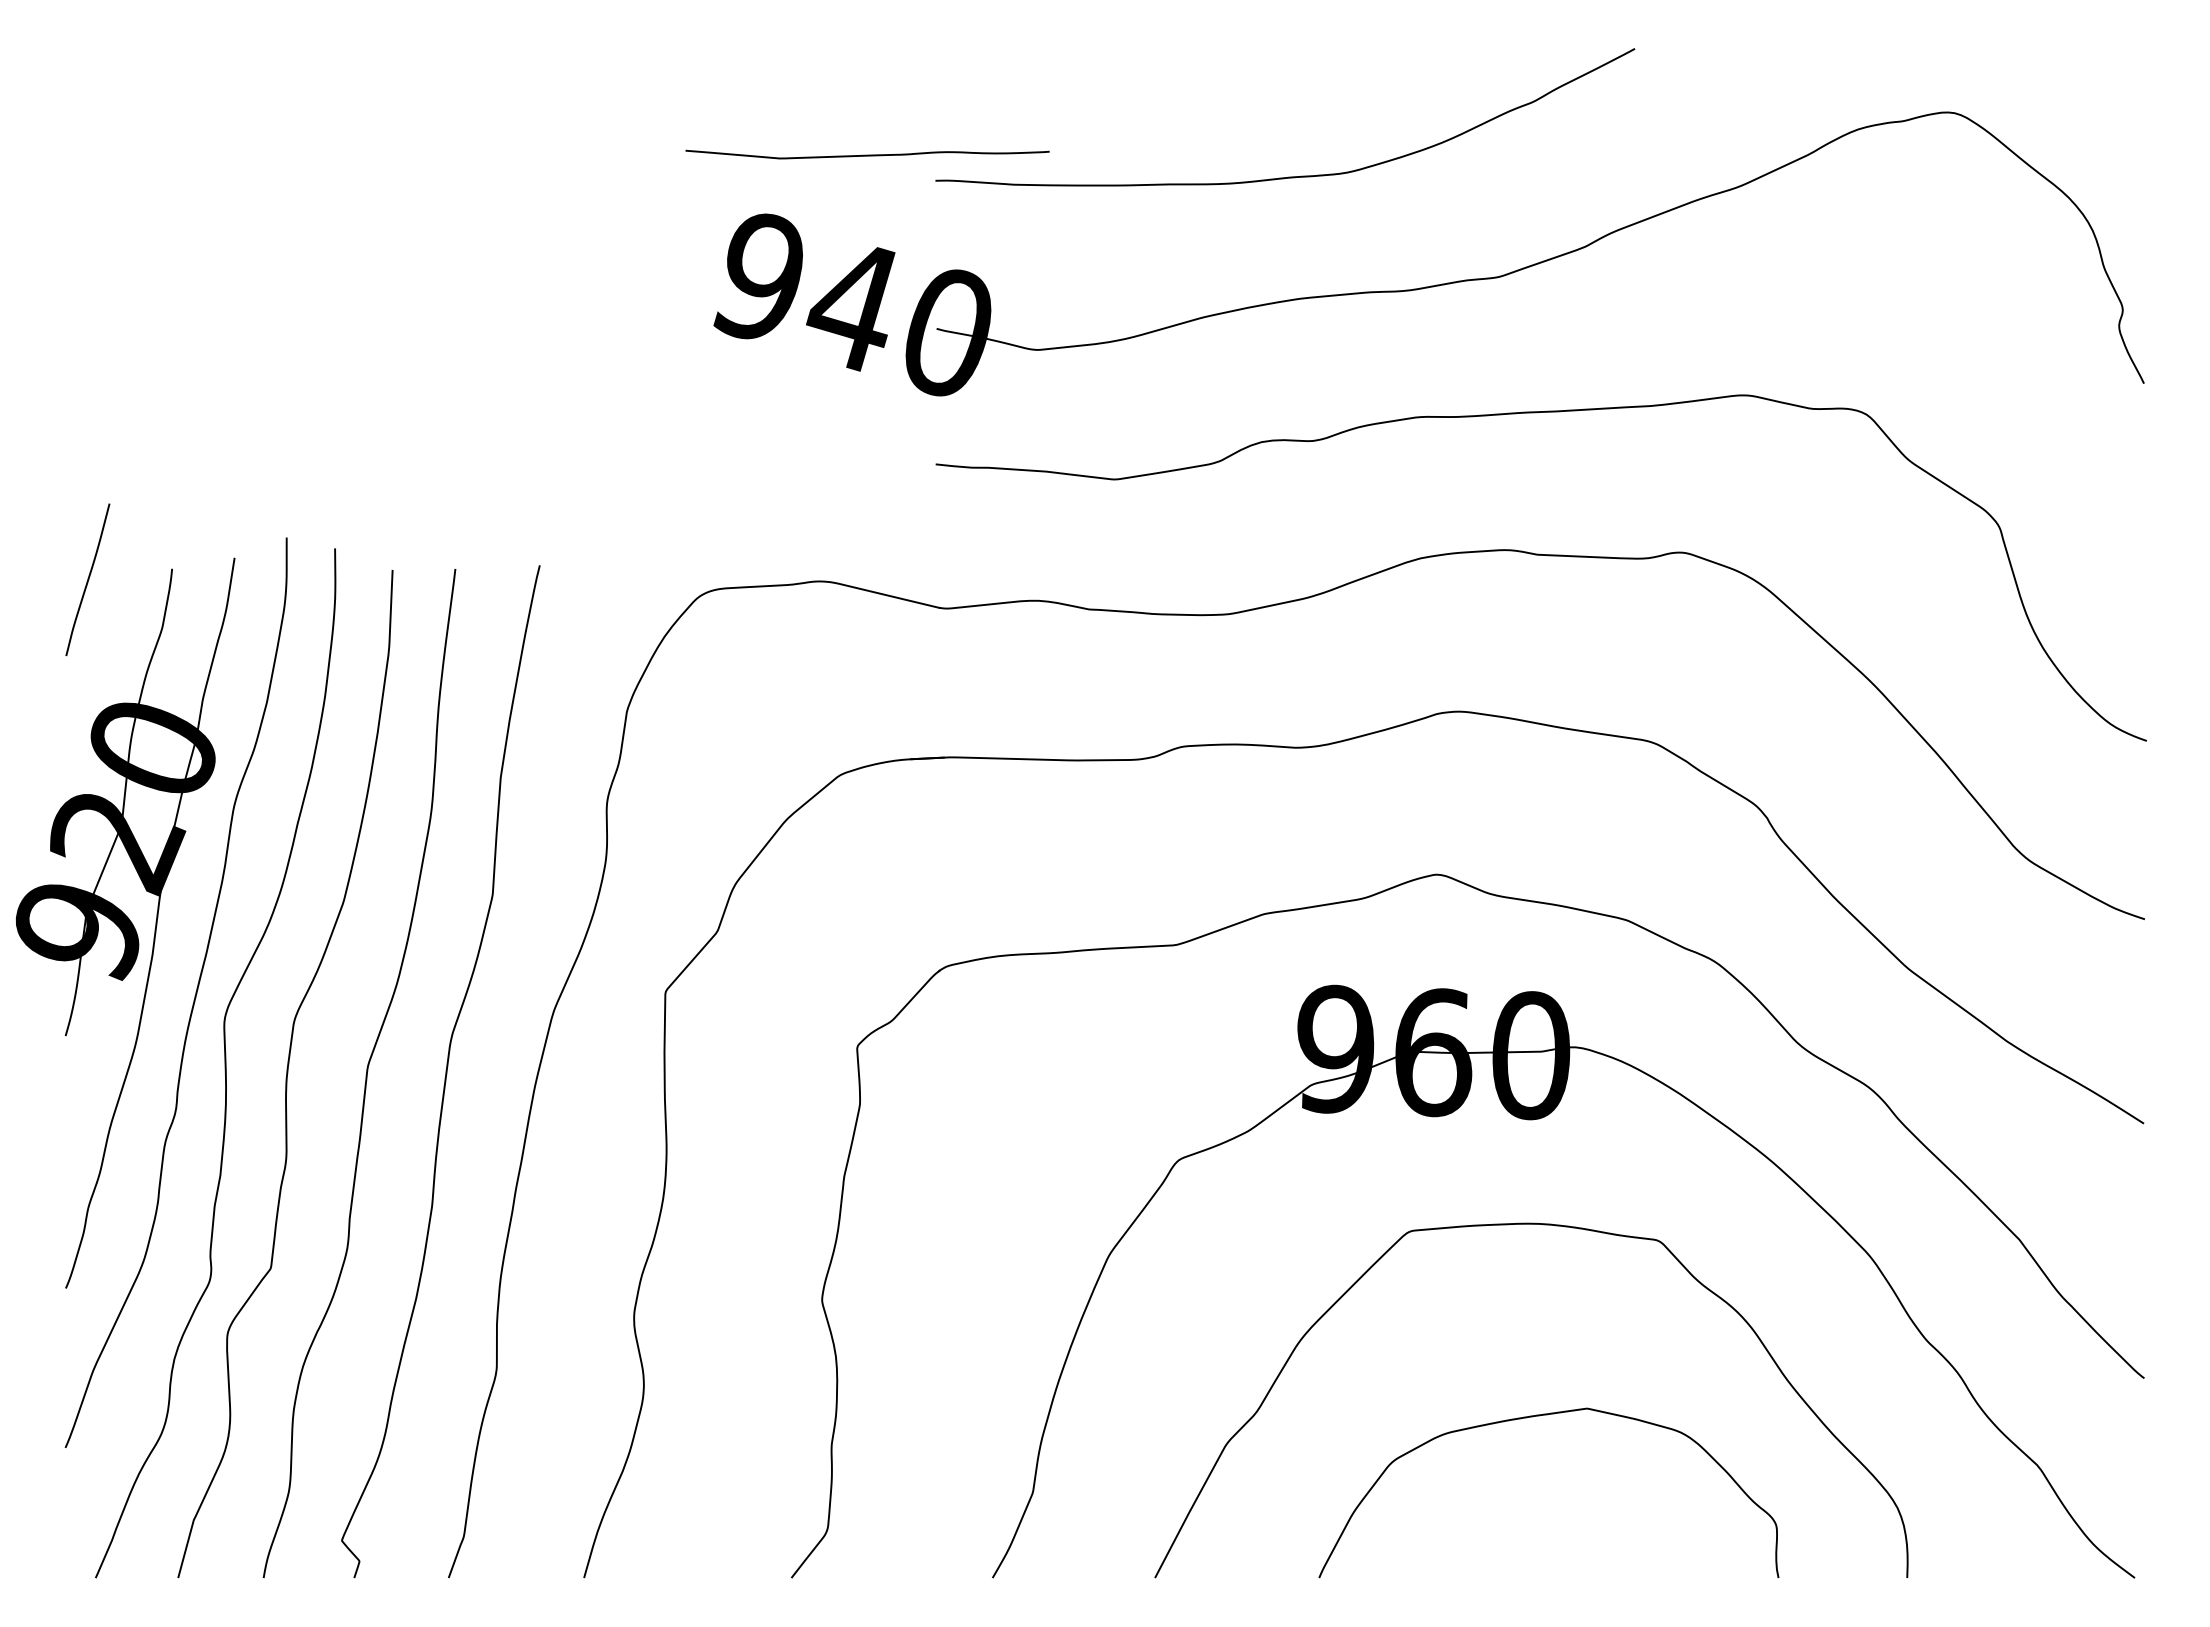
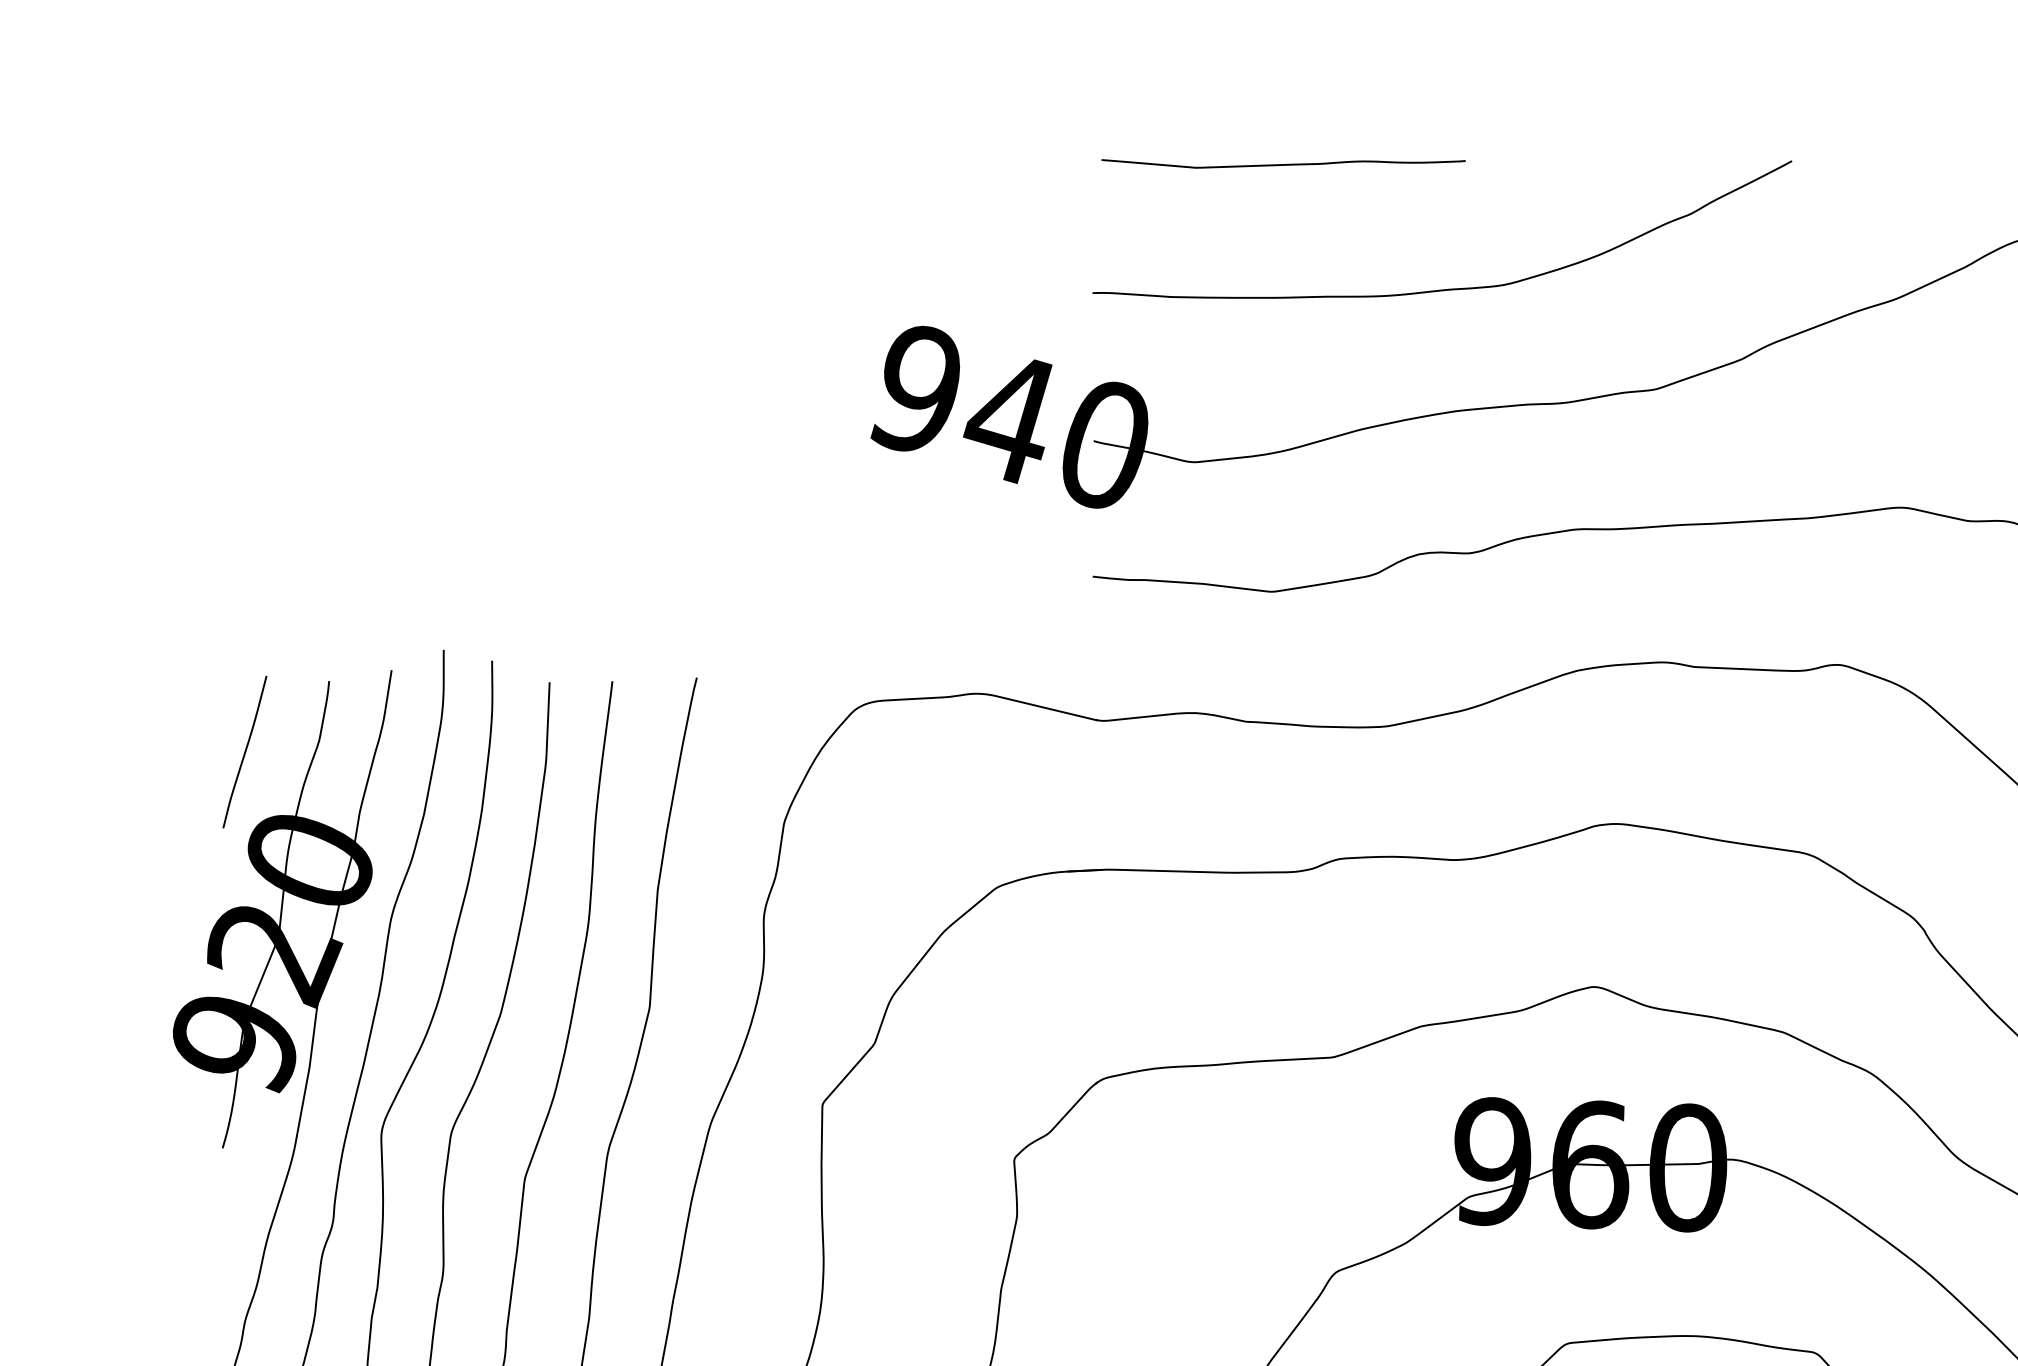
curve: (867, 154) -> (1283, 163), moved
curve: (87, 579) -> (244, 751), moved

